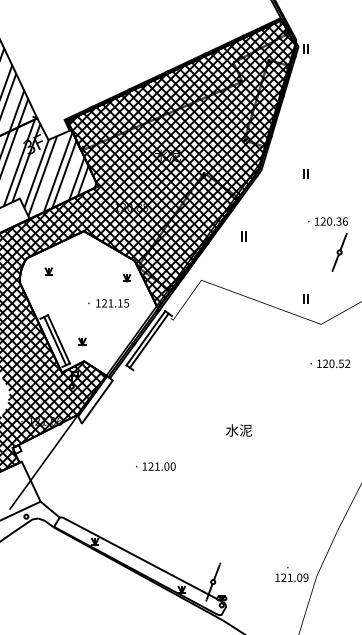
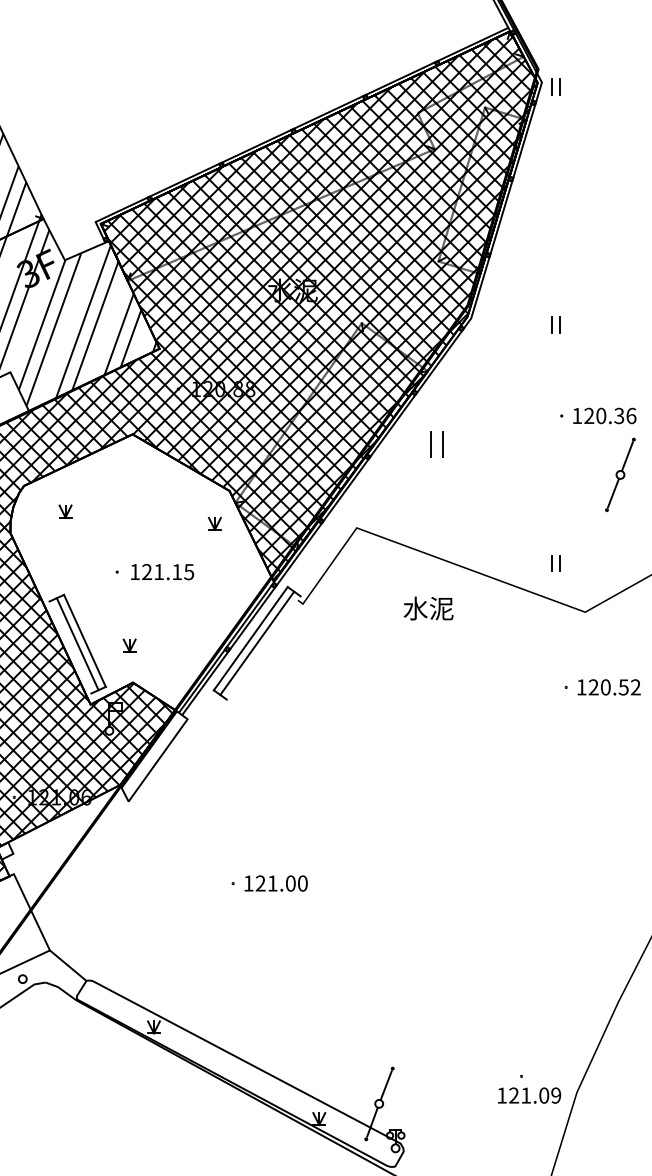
part: (243, 236) -> (437, 444), size x1.6
text: (108, 303) -> (154, 572), moved
text: (239, 430) -> (429, 608), moved

